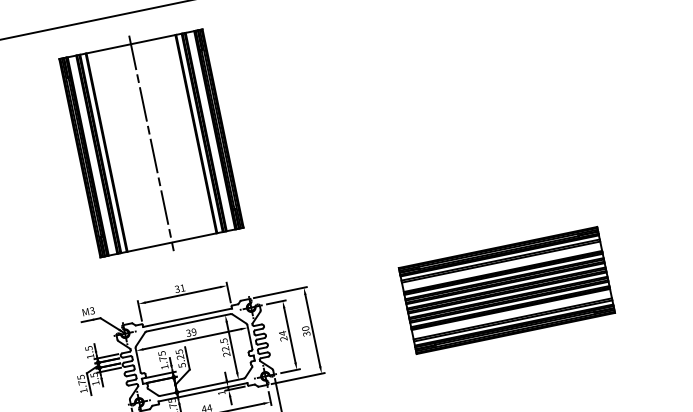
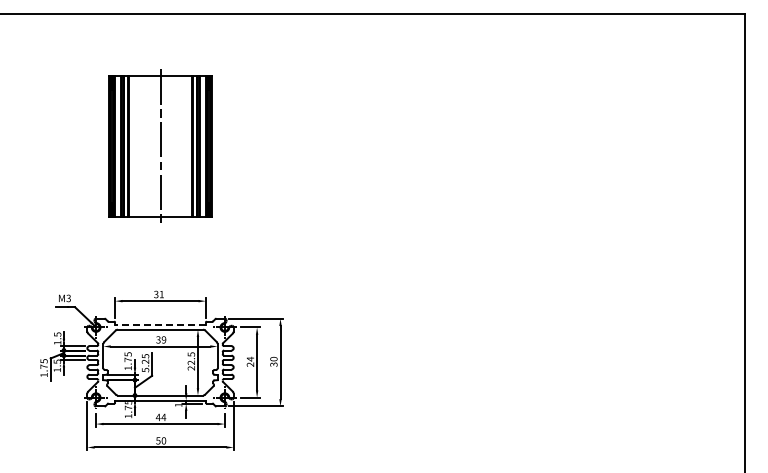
part: (151, 143) -> (160, 146), size x0.7
part: (506, 290) -> (478, 362), removed
line: (187, 317) -> (160, 324), solid -> dashed

